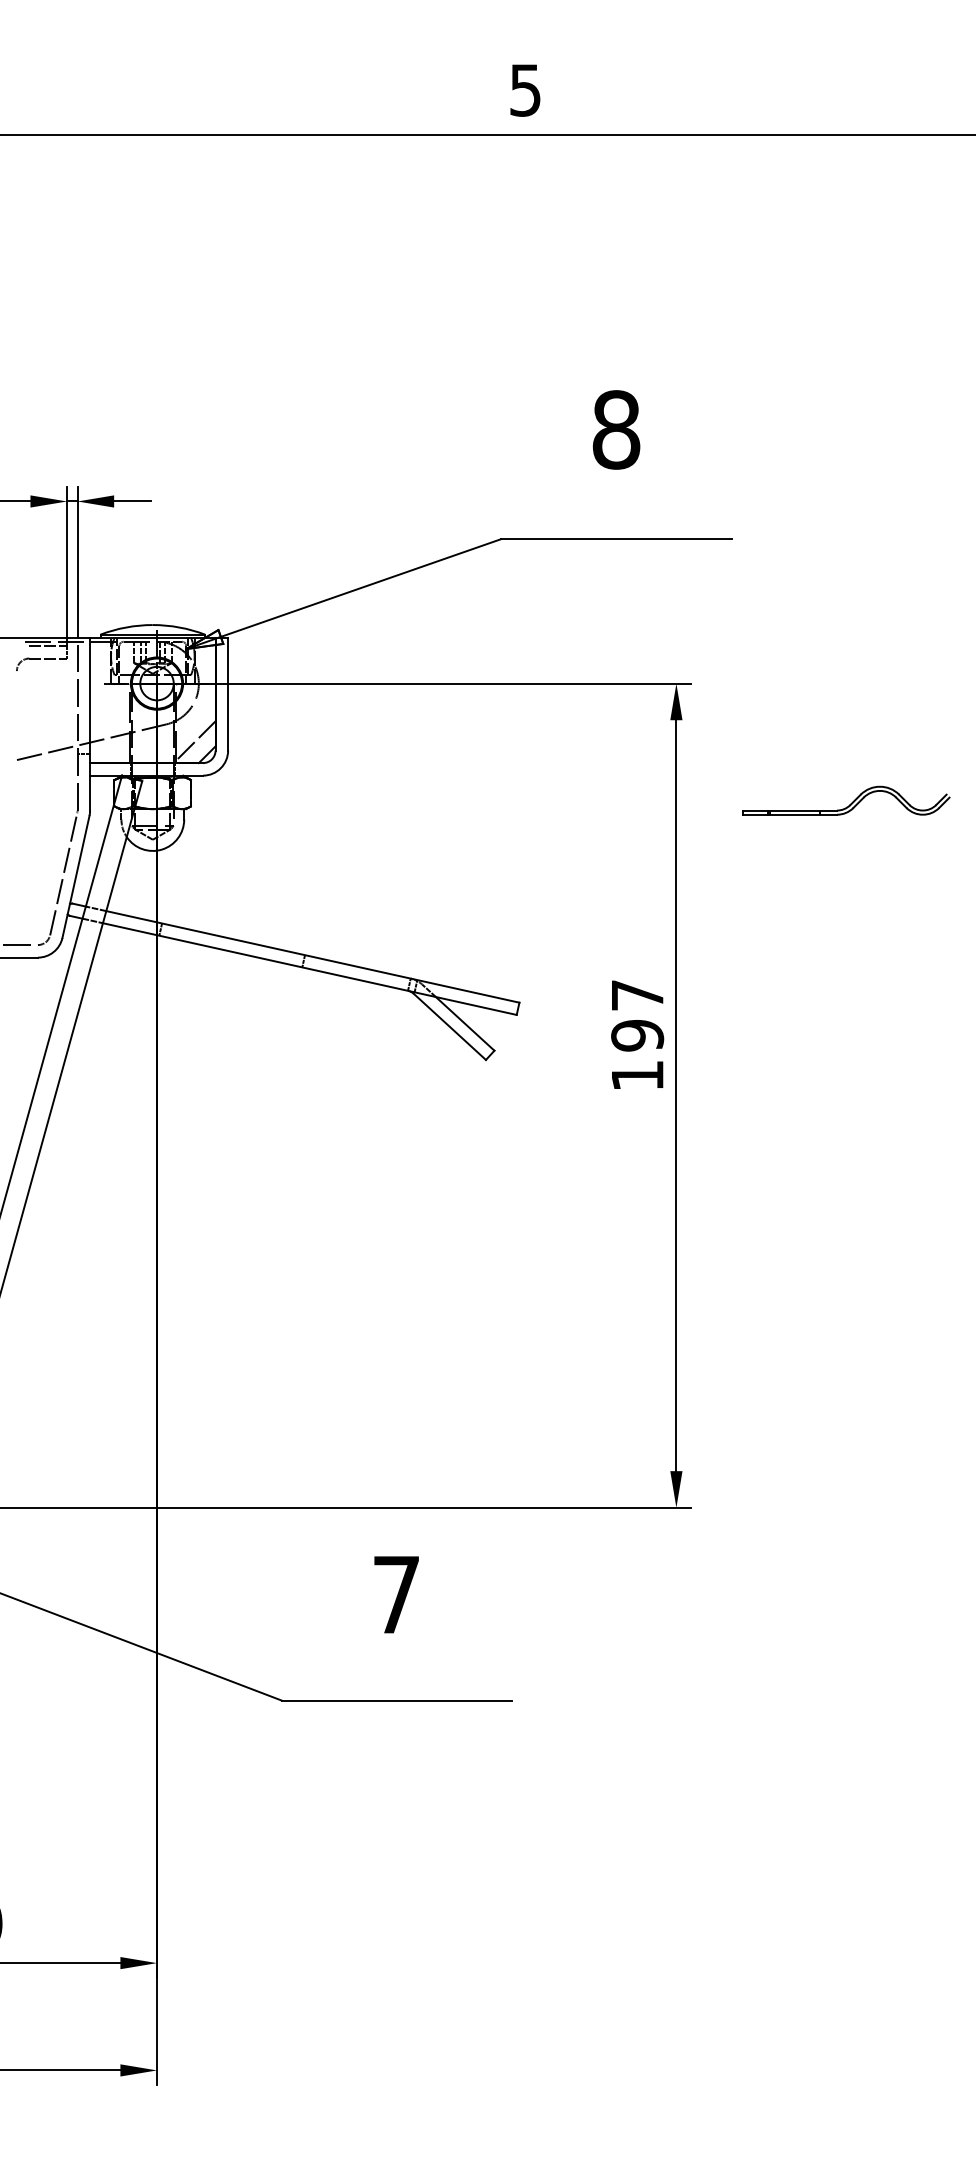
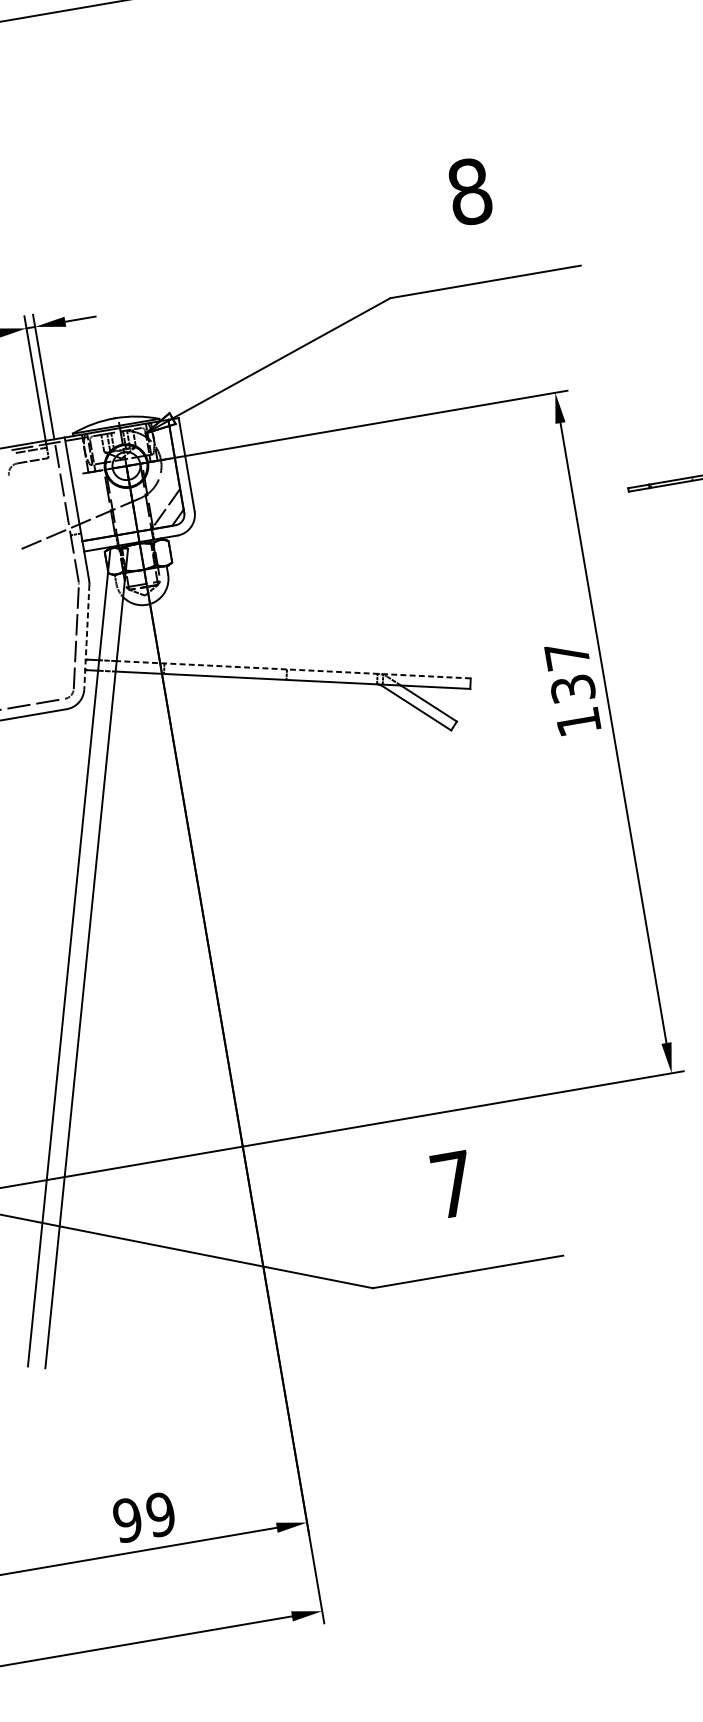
line: (75, 877) -> (86, 637), solid -> dashed
line: (312, 956) -> (293, 669), solid -> dashed
text: (637, 1035) -> (572, 688), 197 -> 137

